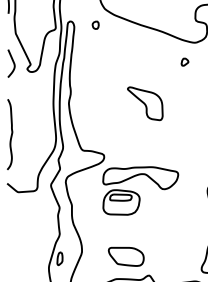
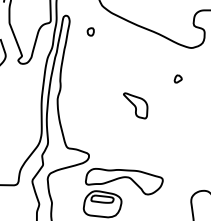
part: (95, 24) -> (90, 31), moved
part: (184, 61) -> (177, 78), moved
part: (145, 103) -> (135, 105), size x0.7

